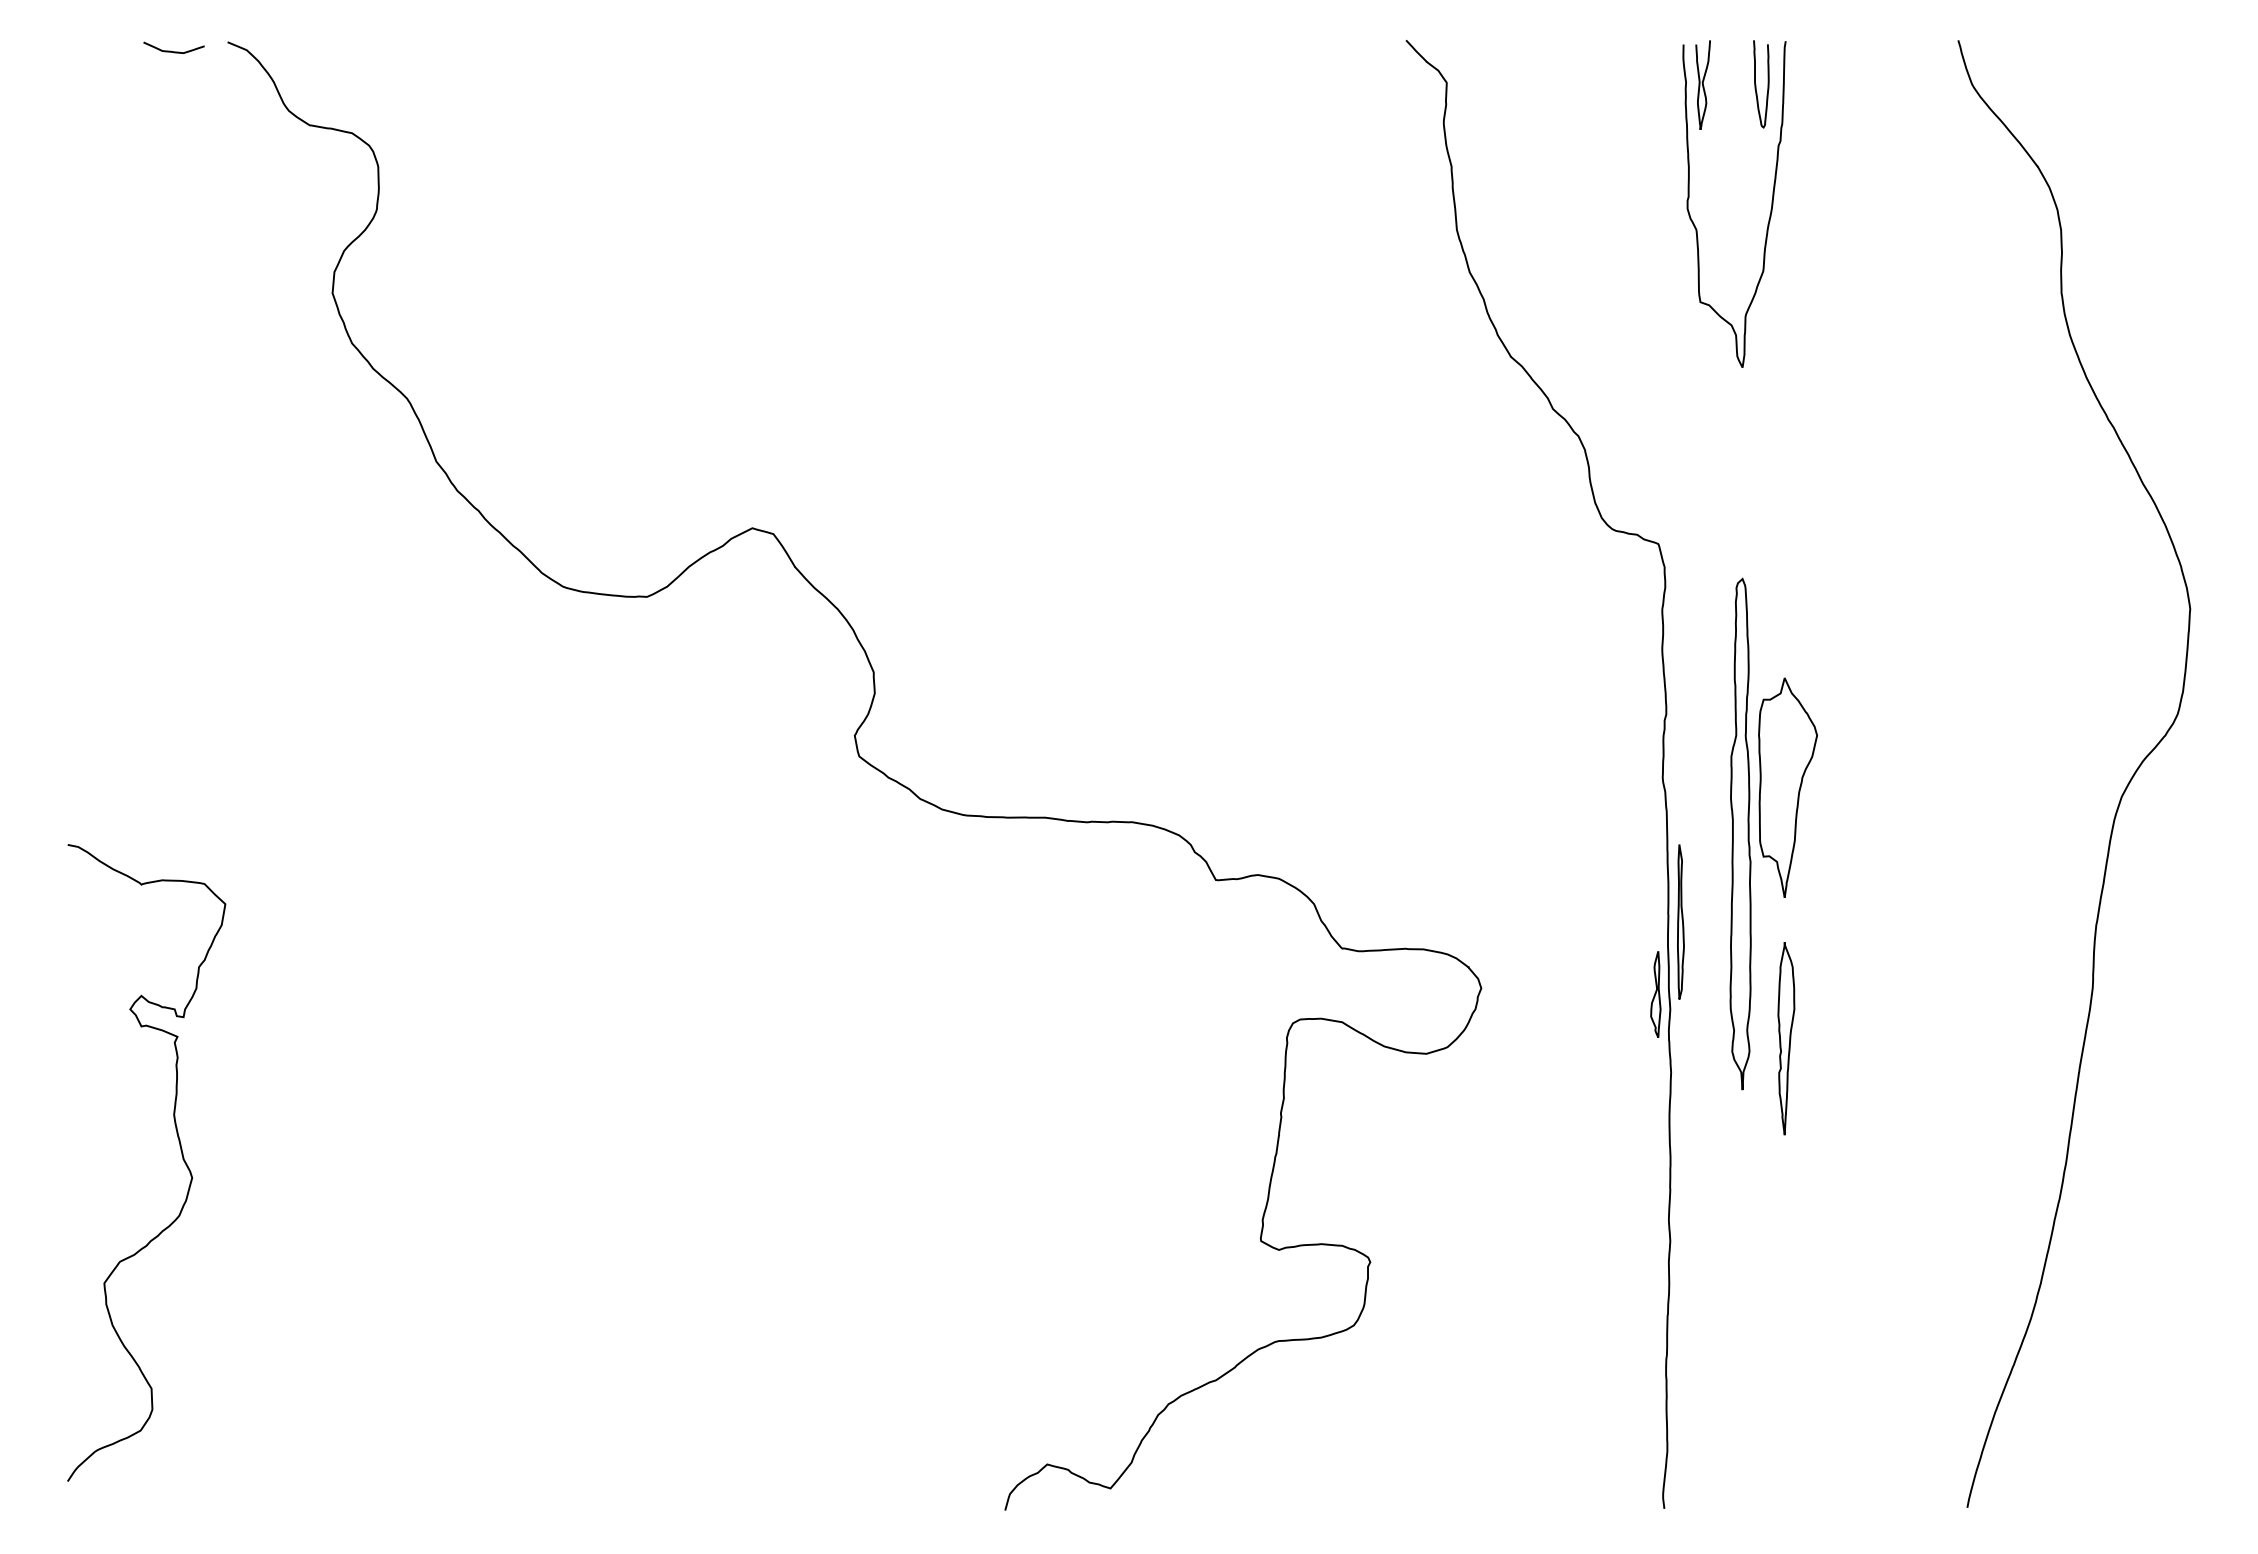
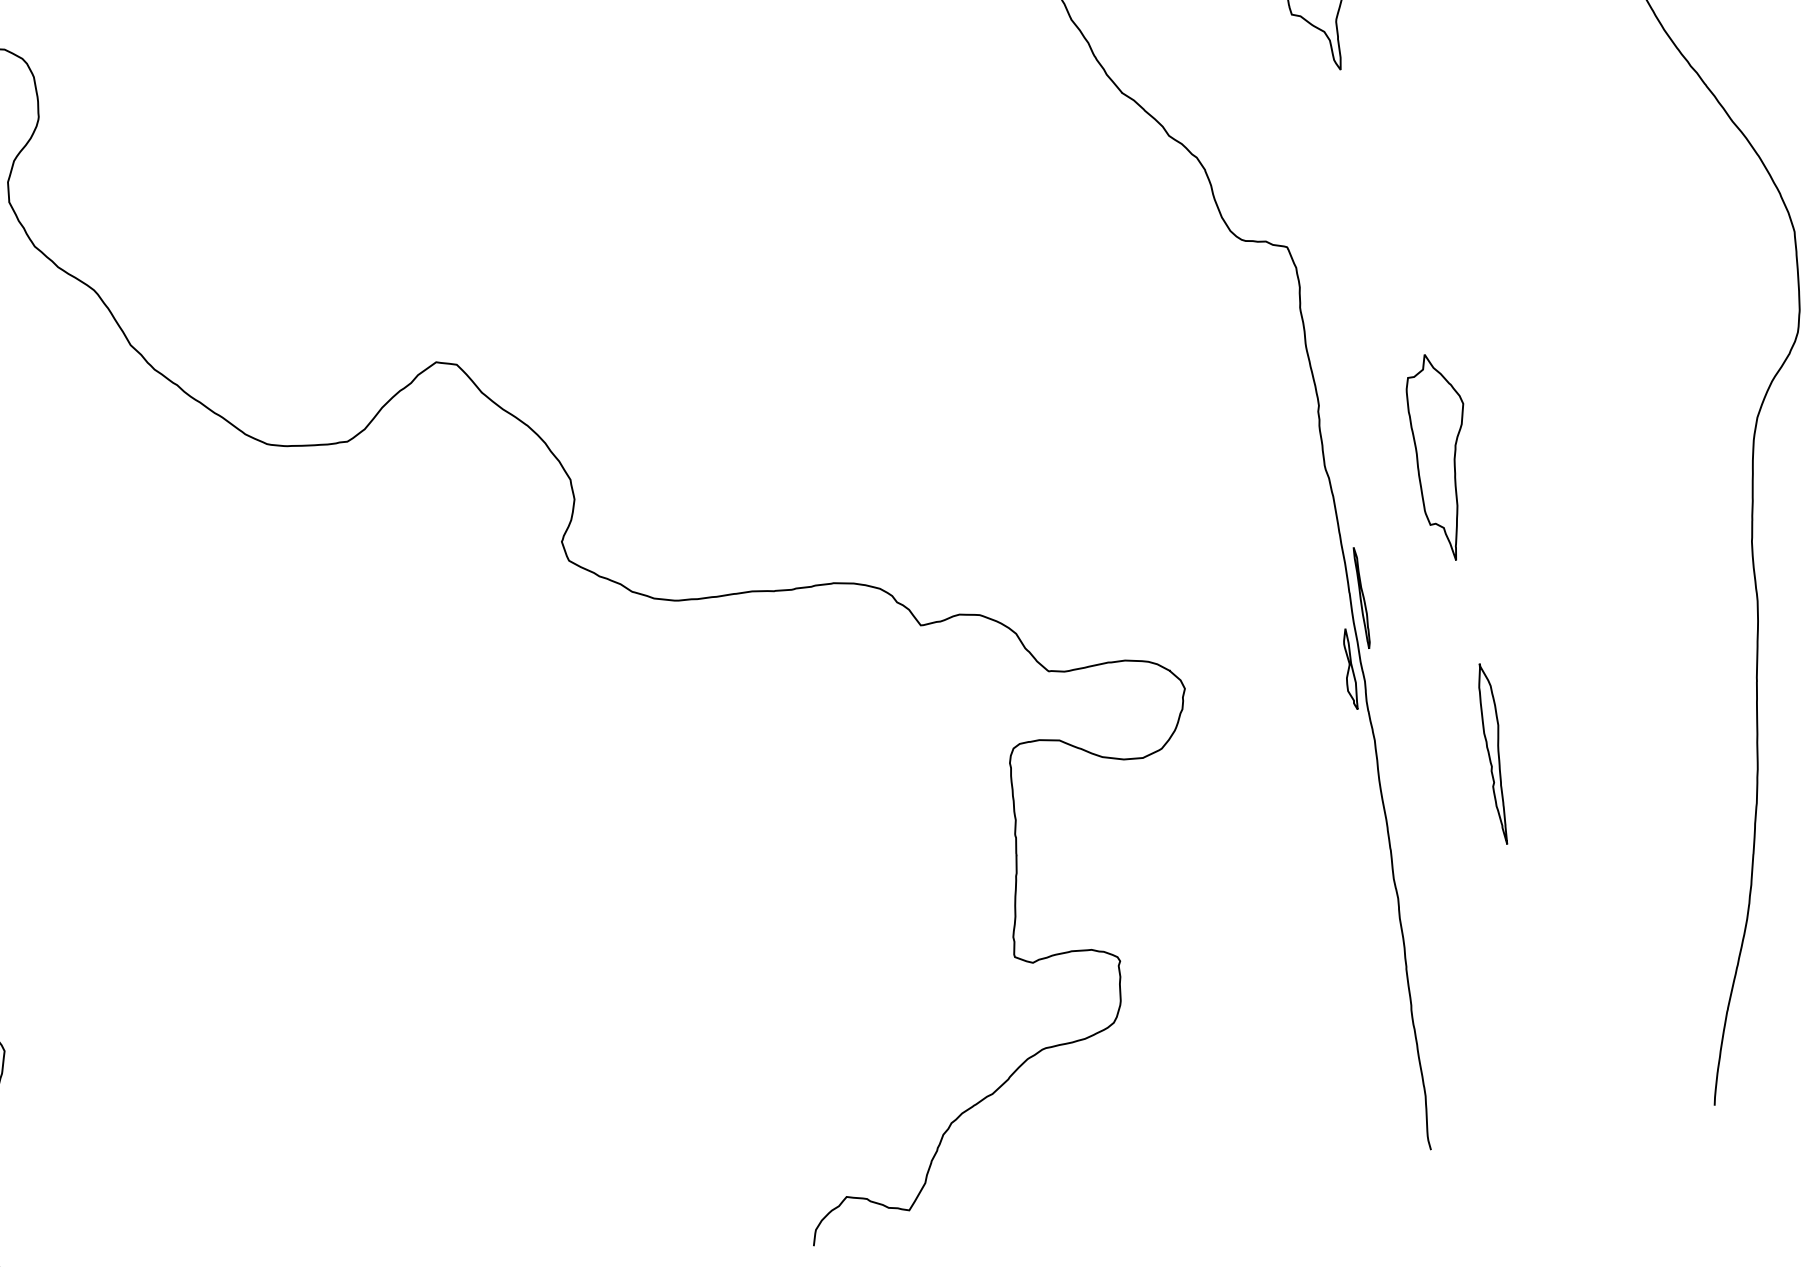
part: (1740, 833) -> (1405, 506), removed
part: (1680, 921) -> (1361, 597), size x0.7
part: (1786, 1038) -> (1495, 753), moved

